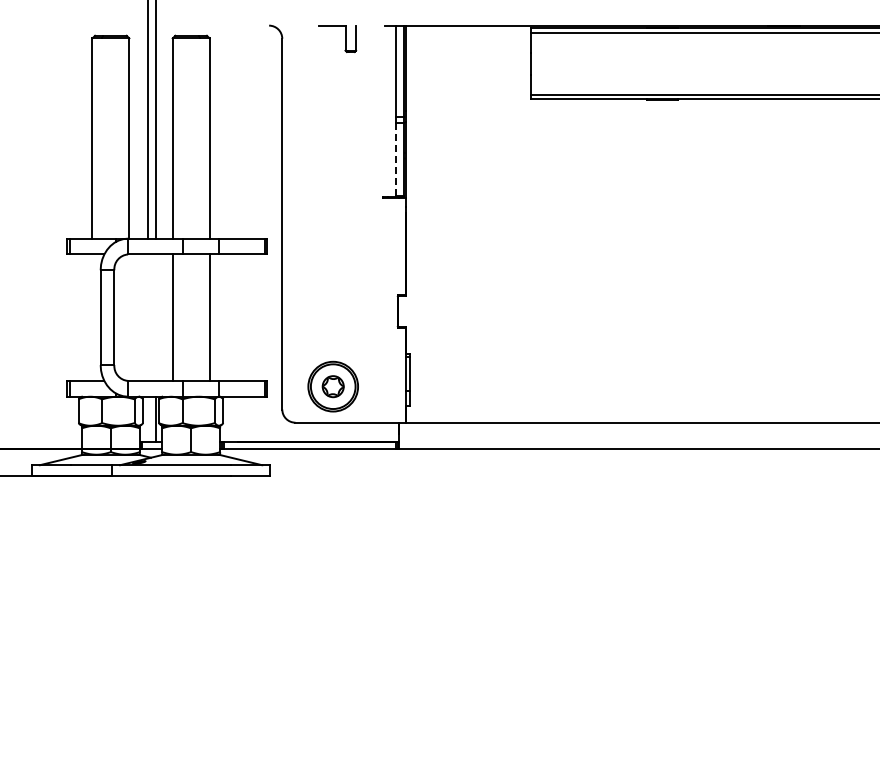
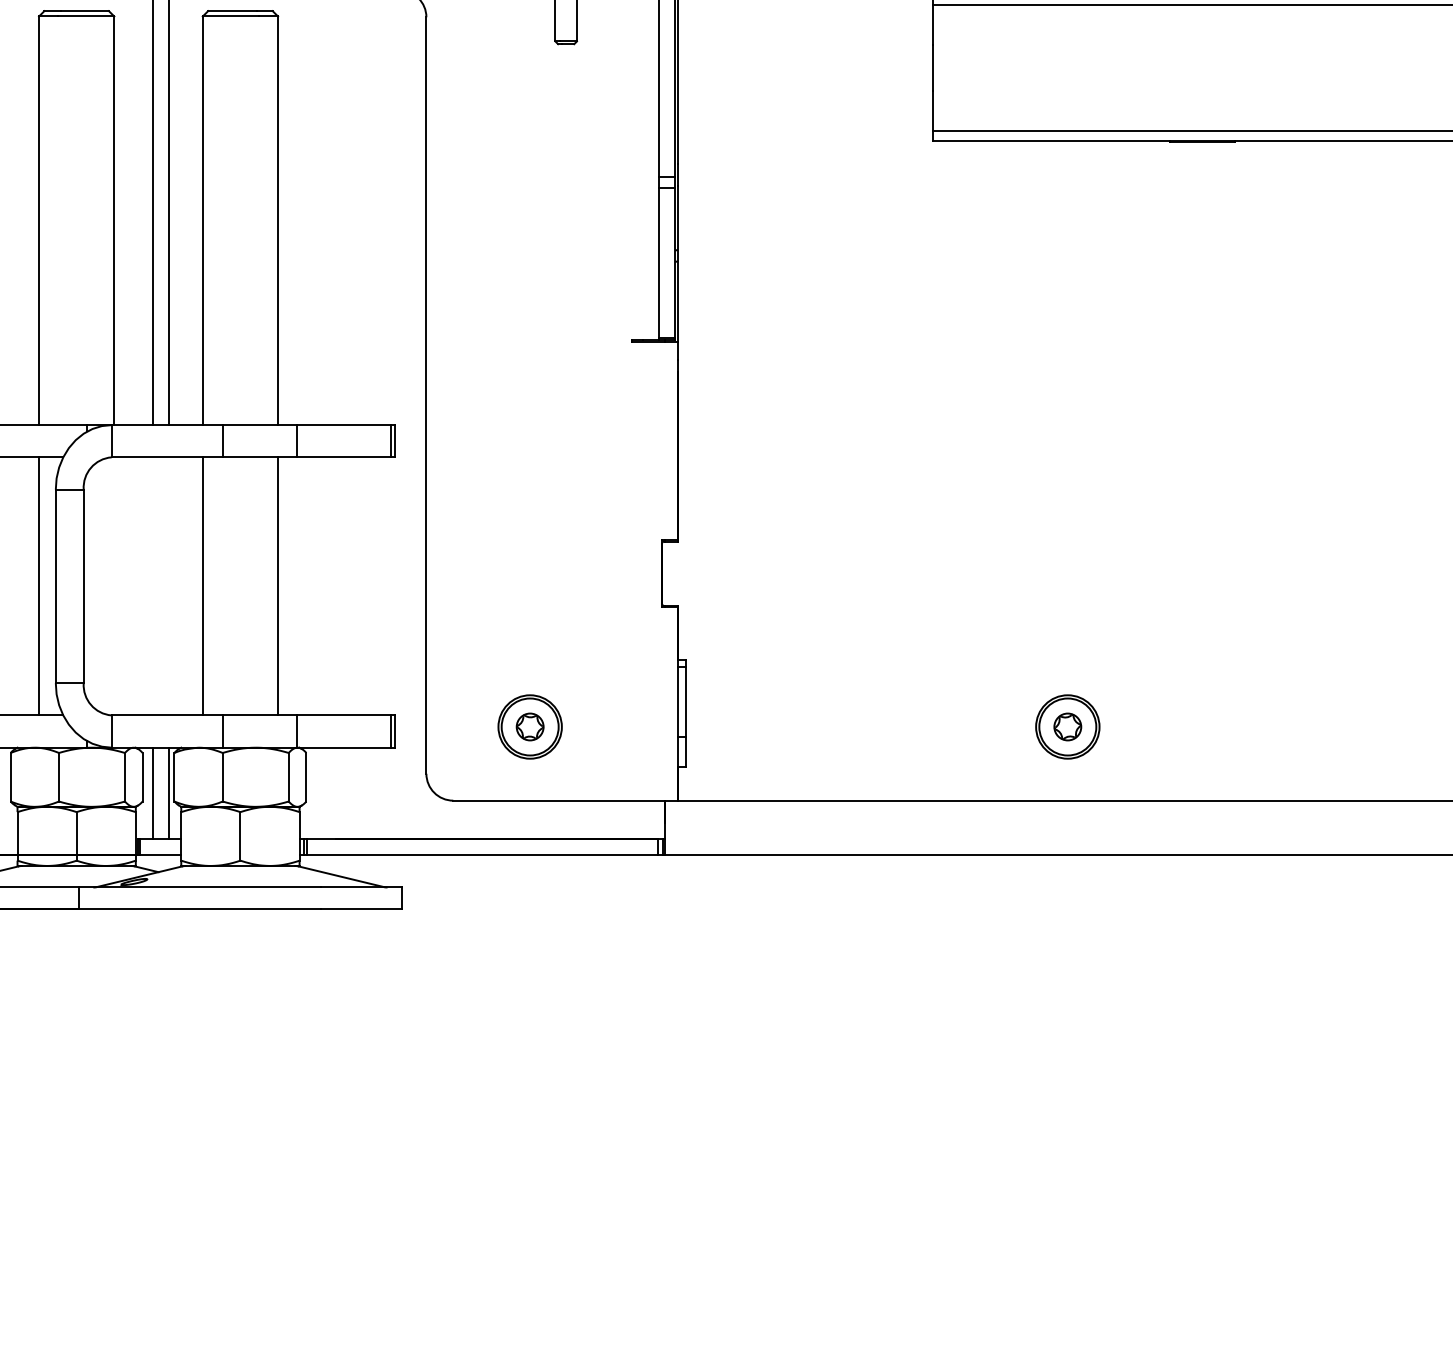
line: (396, 159) -> (659, 263), dashed -> solid
line: (92, 317) -> (39, 585), added
part: (332, 386) -> (528, 726), size x0.62
part: (596, 386) -> (1067, 726), added
line: (148, 418) -> (153, 792), added

